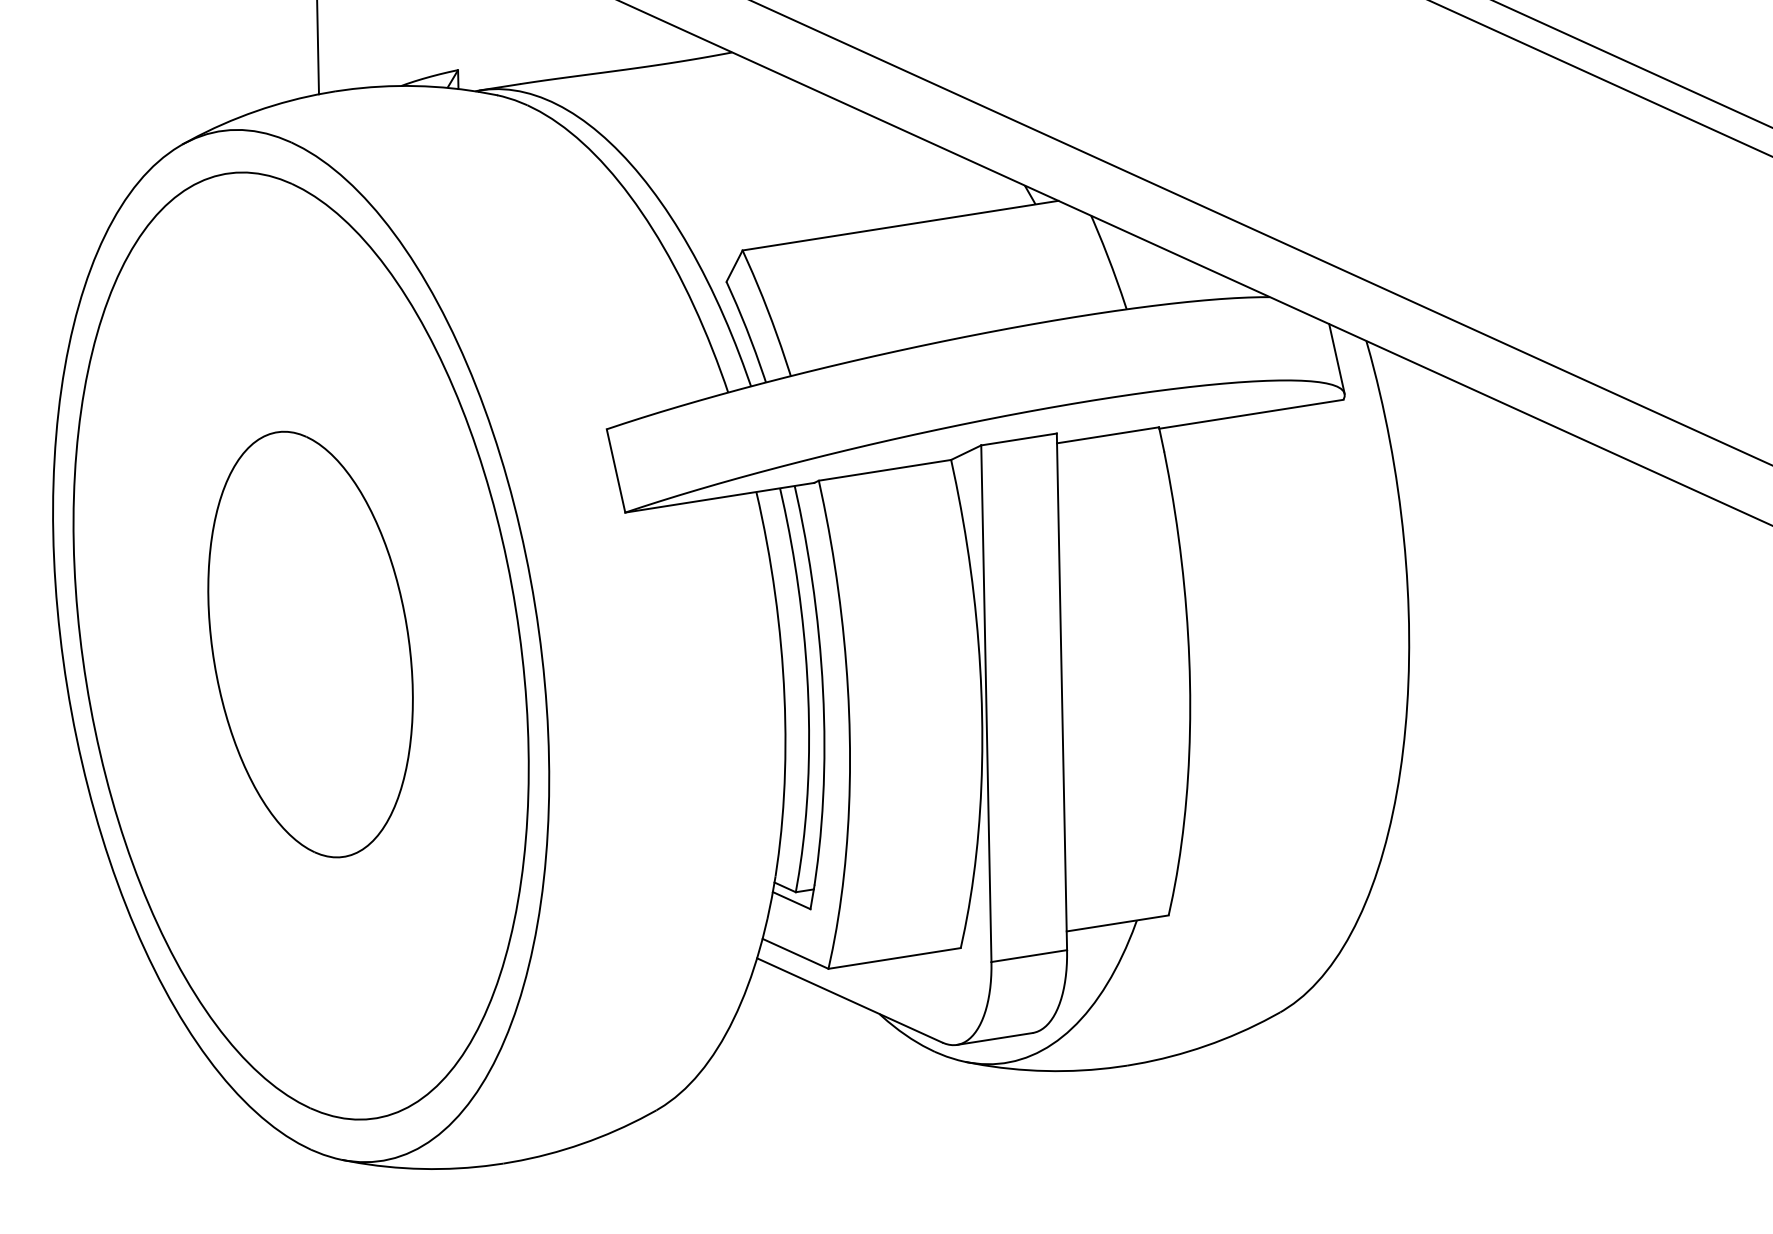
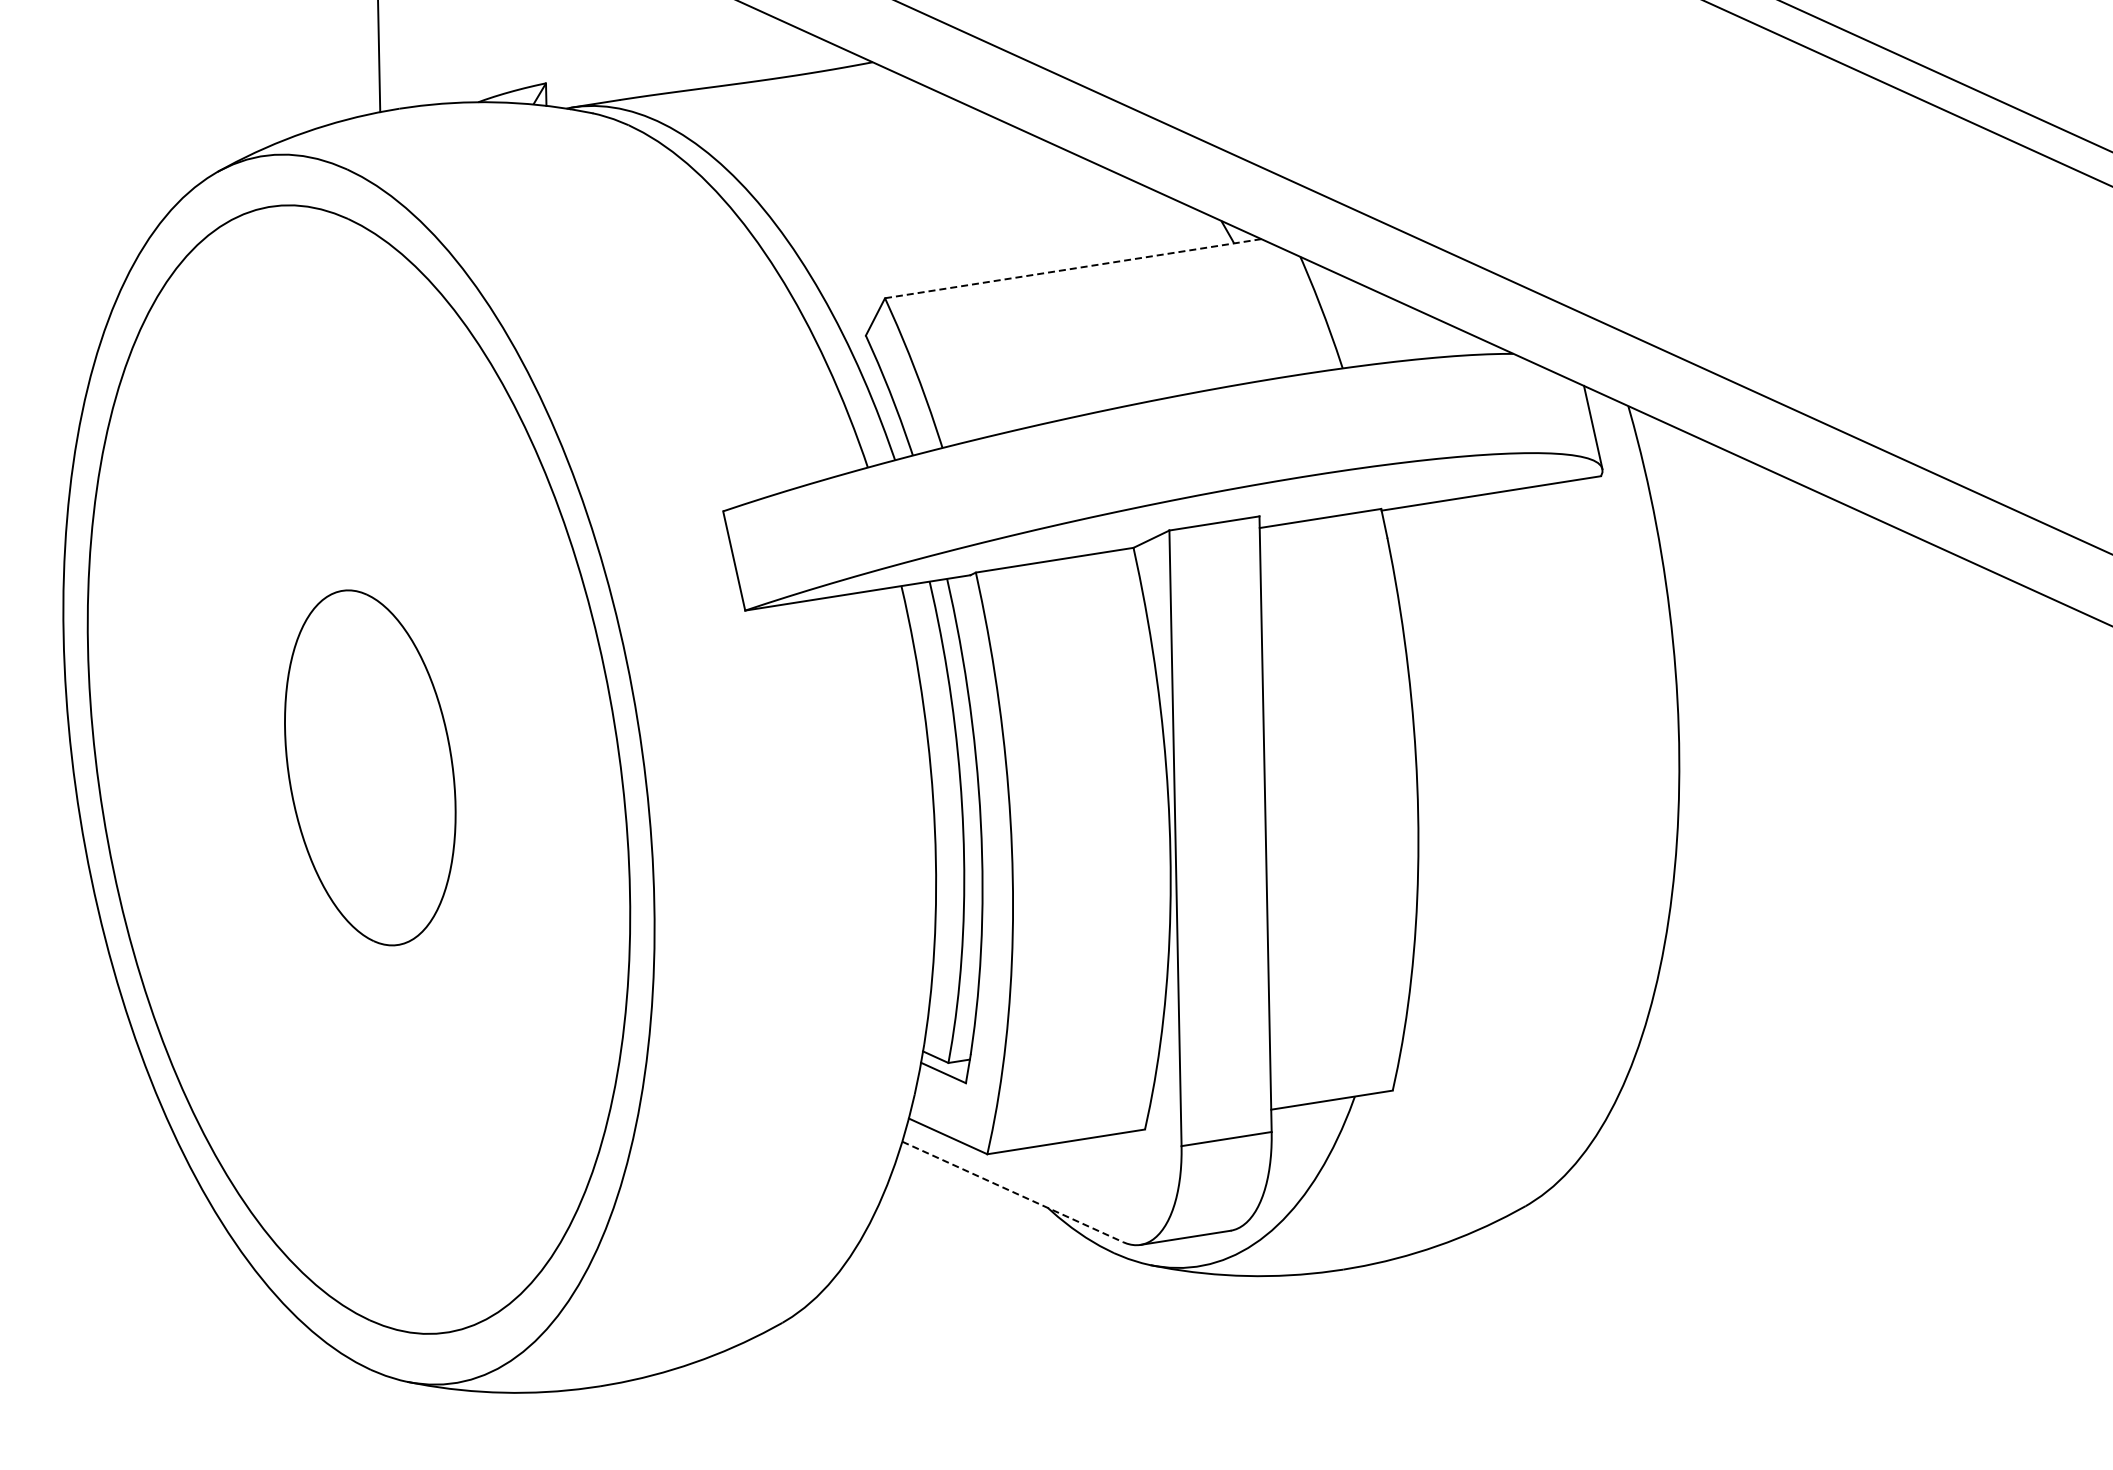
line: (900, 225) -> (1073, 268), solid -> dashed
part: (310, 644) -> (370, 767), size x0.7
line: (850, 1000) -> (1013, 1192), solid -> dashed

